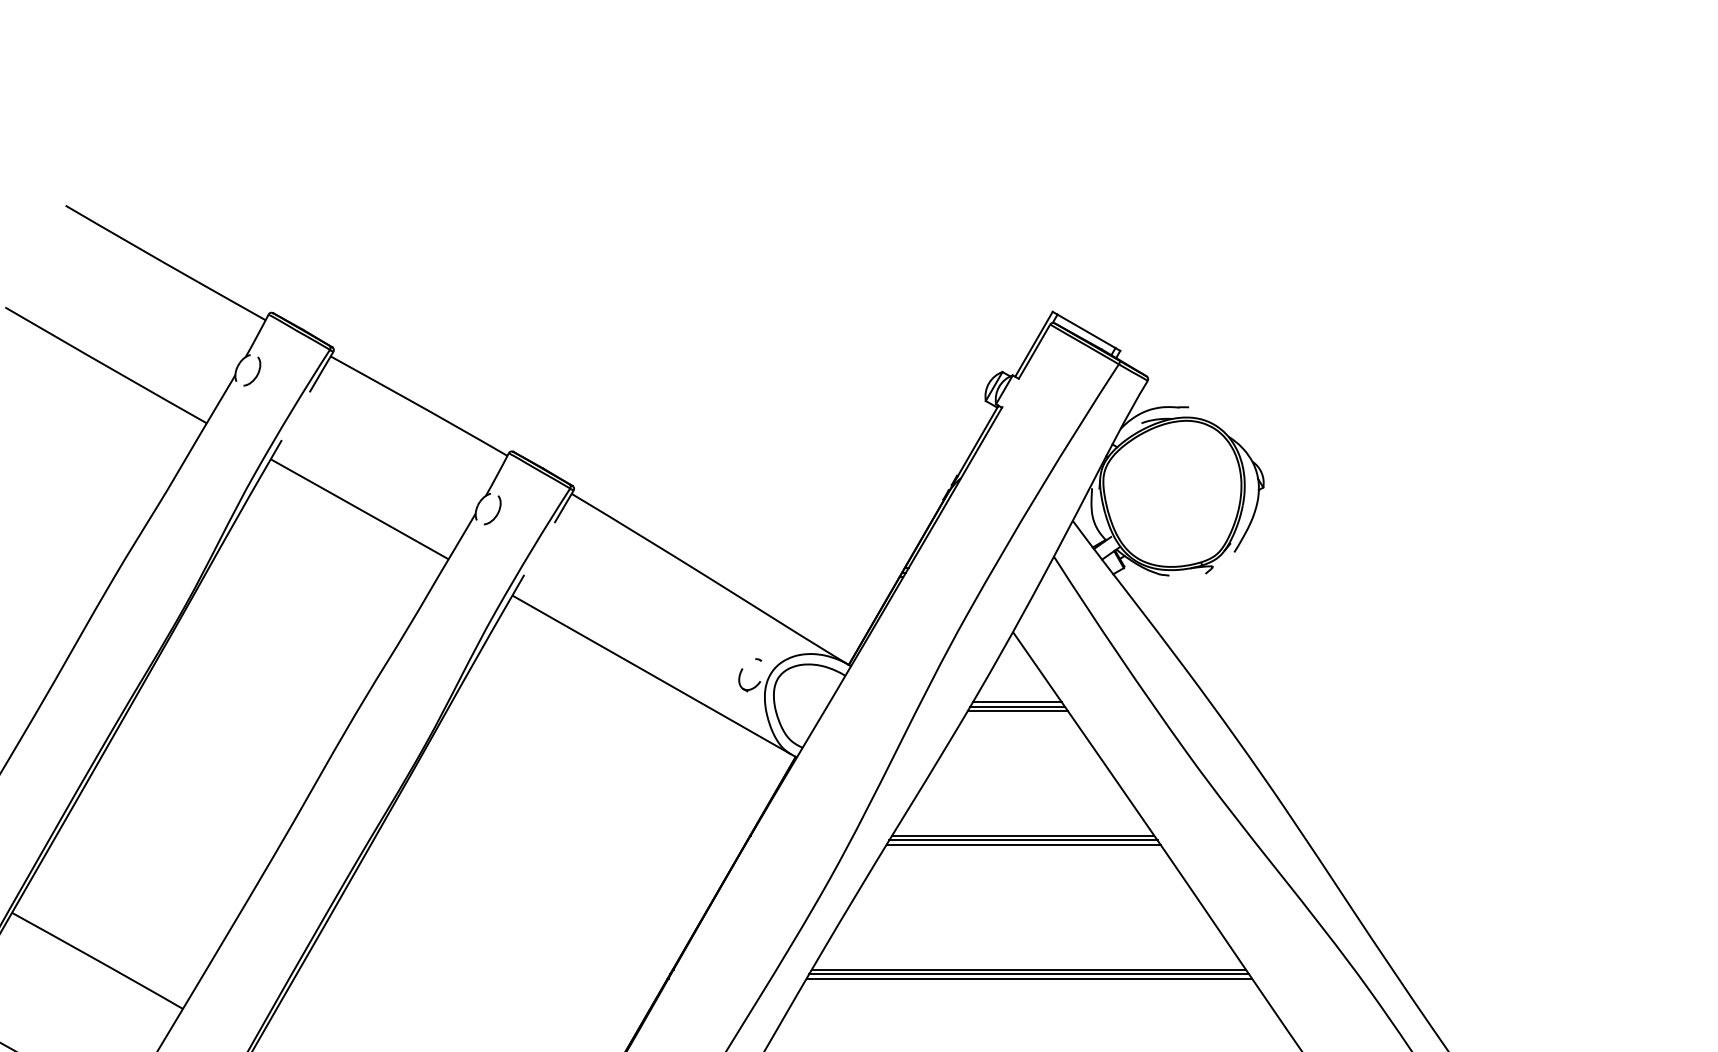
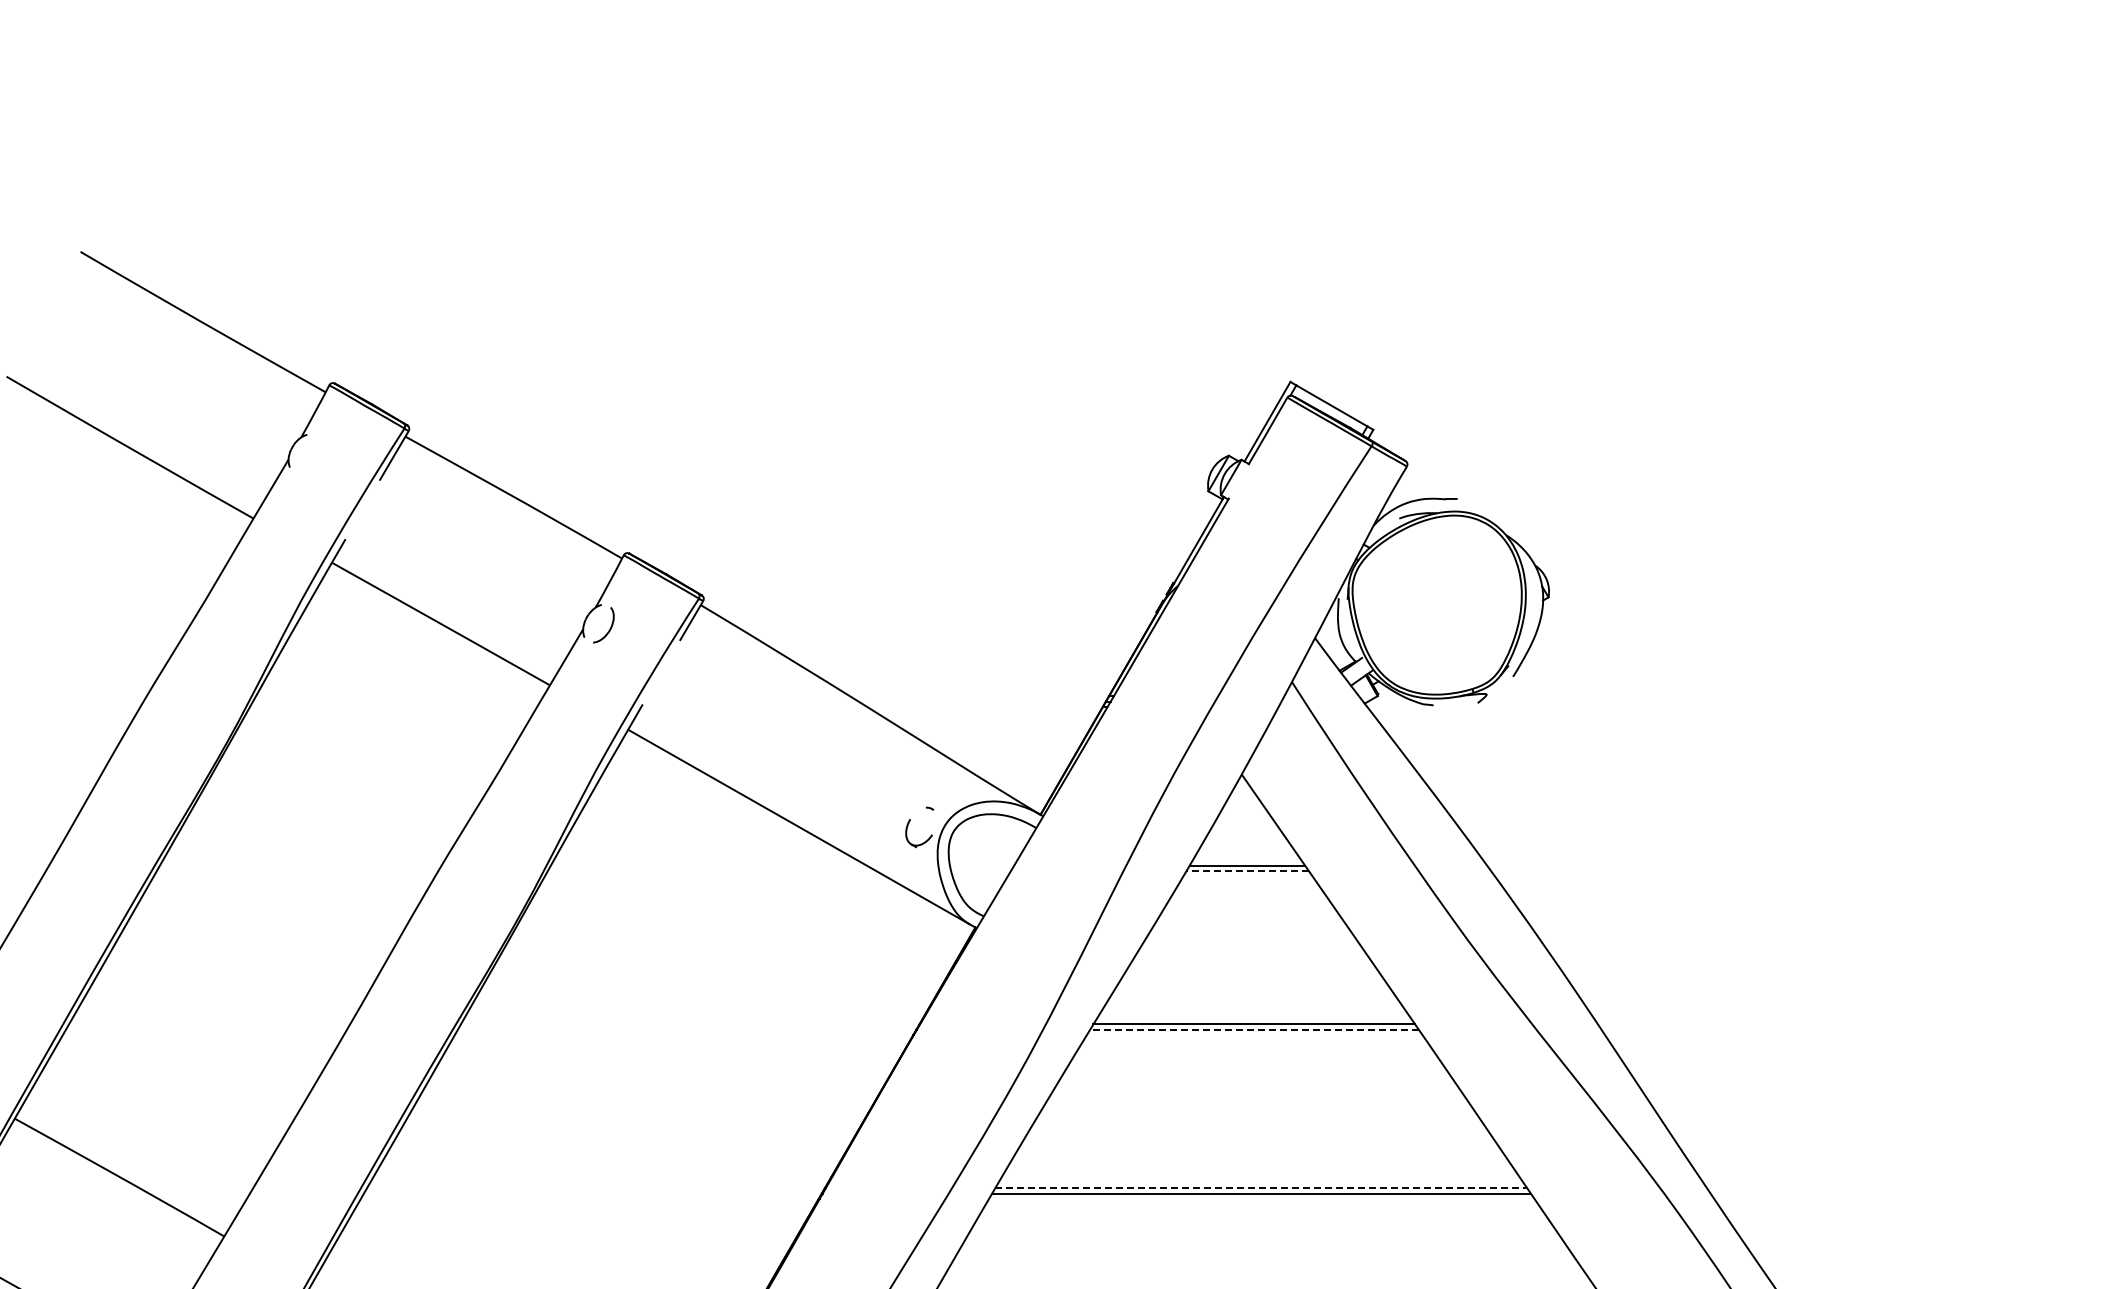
curve: (257, 373) -> (315, 457), removed
line: (1016, 702) -> (1246, 860), removed
line: (1017, 711) -> (1247, 871), solid -> dashed
line: (1023, 840) -> (1254, 1029), solid -> dashed
line: (1023, 844) -> (1254, 1035), removed
line: (1029, 969) -> (1261, 1188), solid -> dashed
line: (1029, 978) -> (1261, 1199), removed

